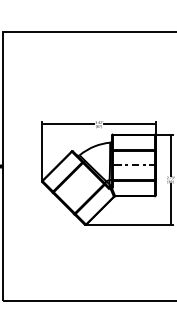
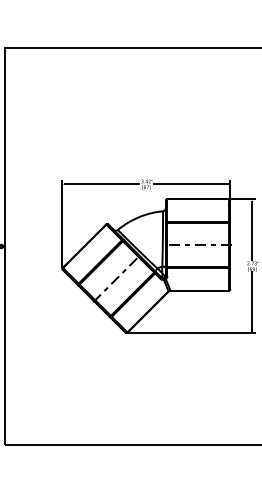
line: (78, 188) -> (116, 279), added

